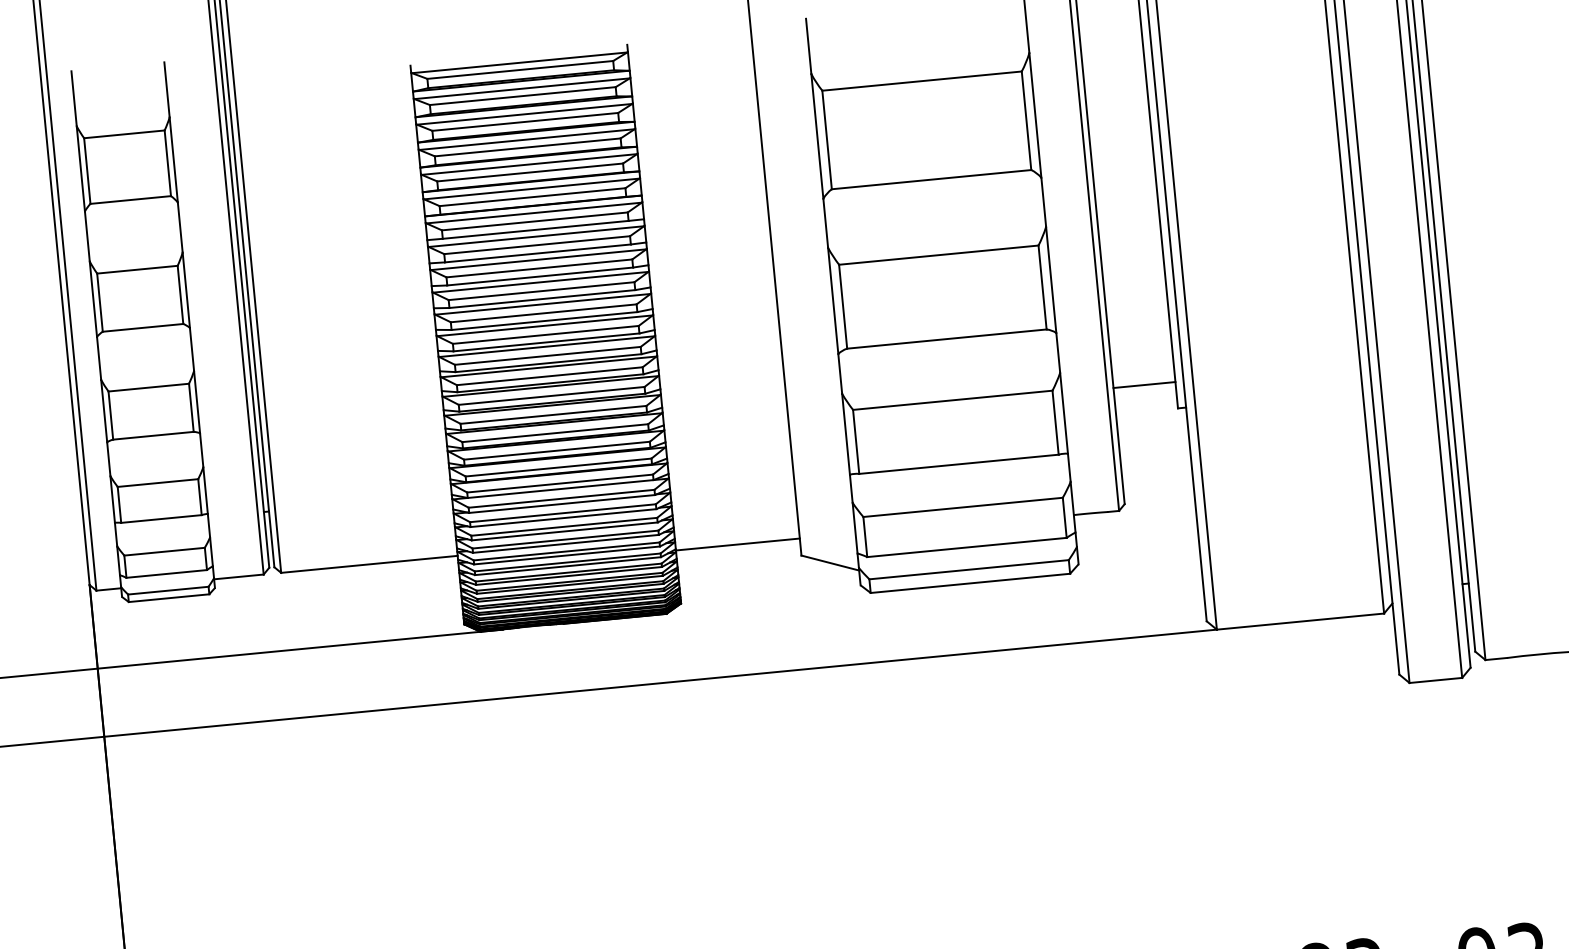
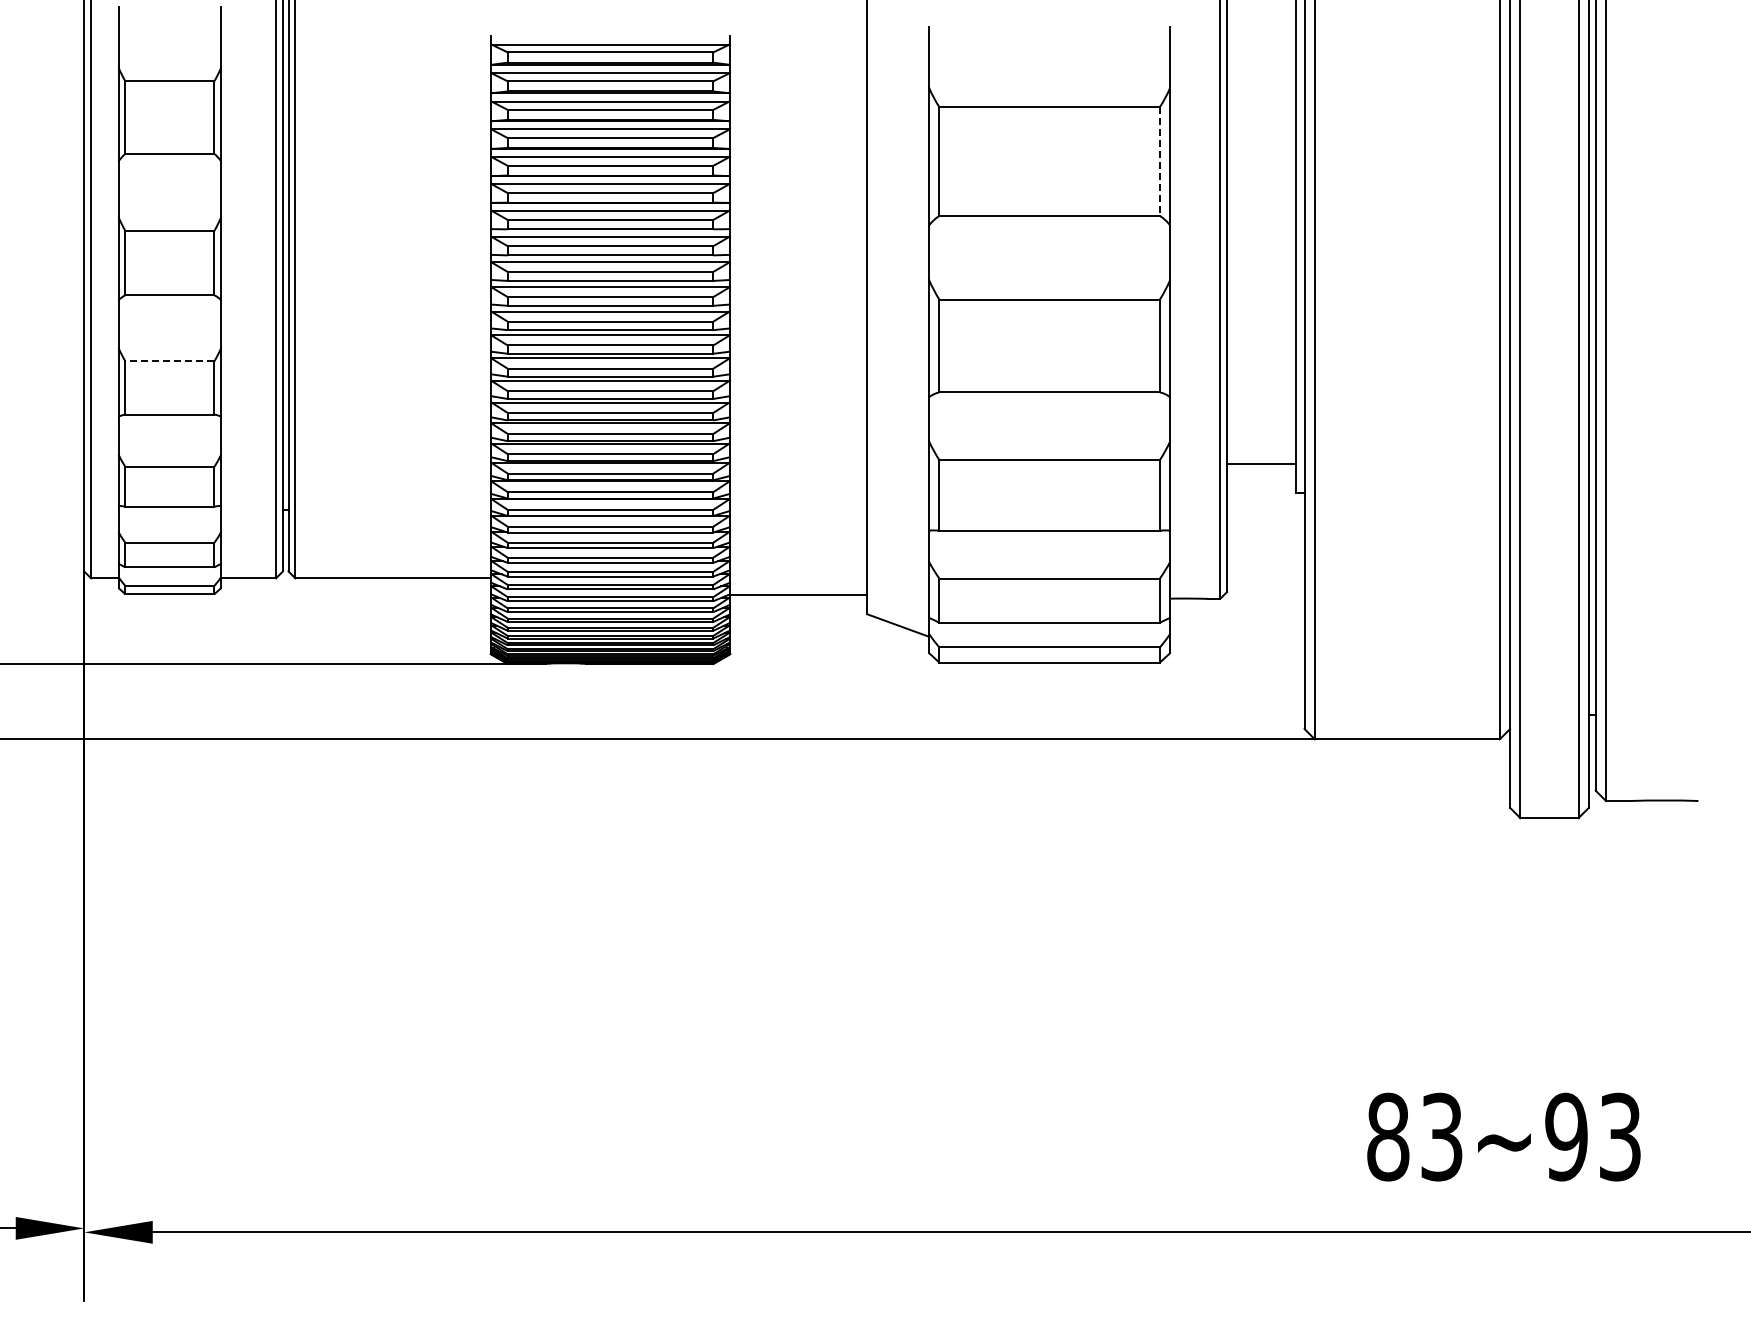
line: (1026, 121) -> (1159, 162), solid -> dashed
line: (148, 387) -> (169, 361), solid -> dashed

